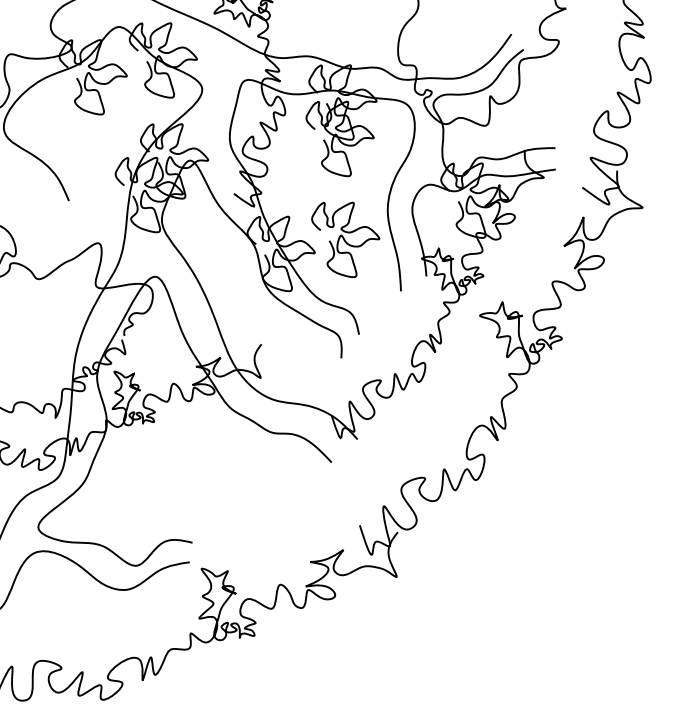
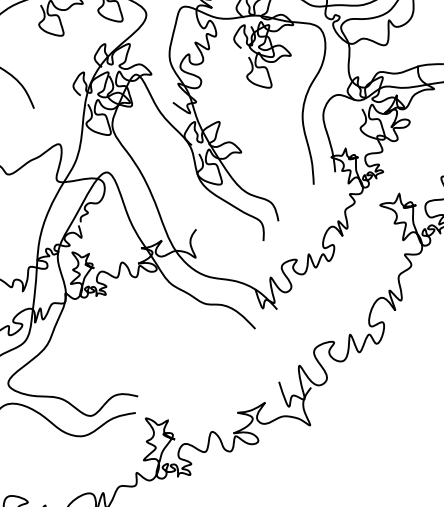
curve: (345, 239) -> (267, 141), removed

